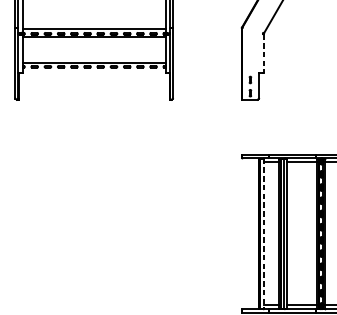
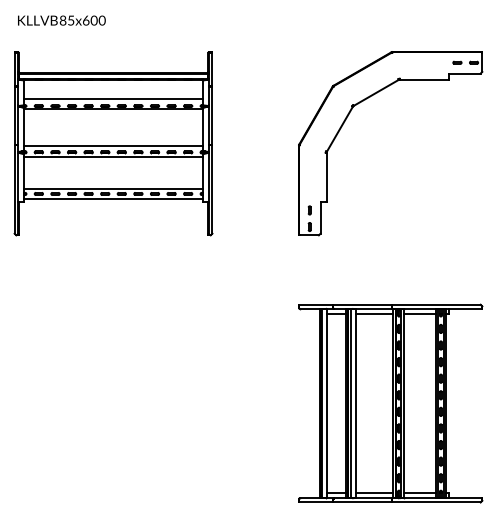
line: (263, 53) -> (326, 177), dashed -> solid
line: (94, 70) -> (113, 198), added
line: (264, 233) -> (327, 403), dashed -> solid

